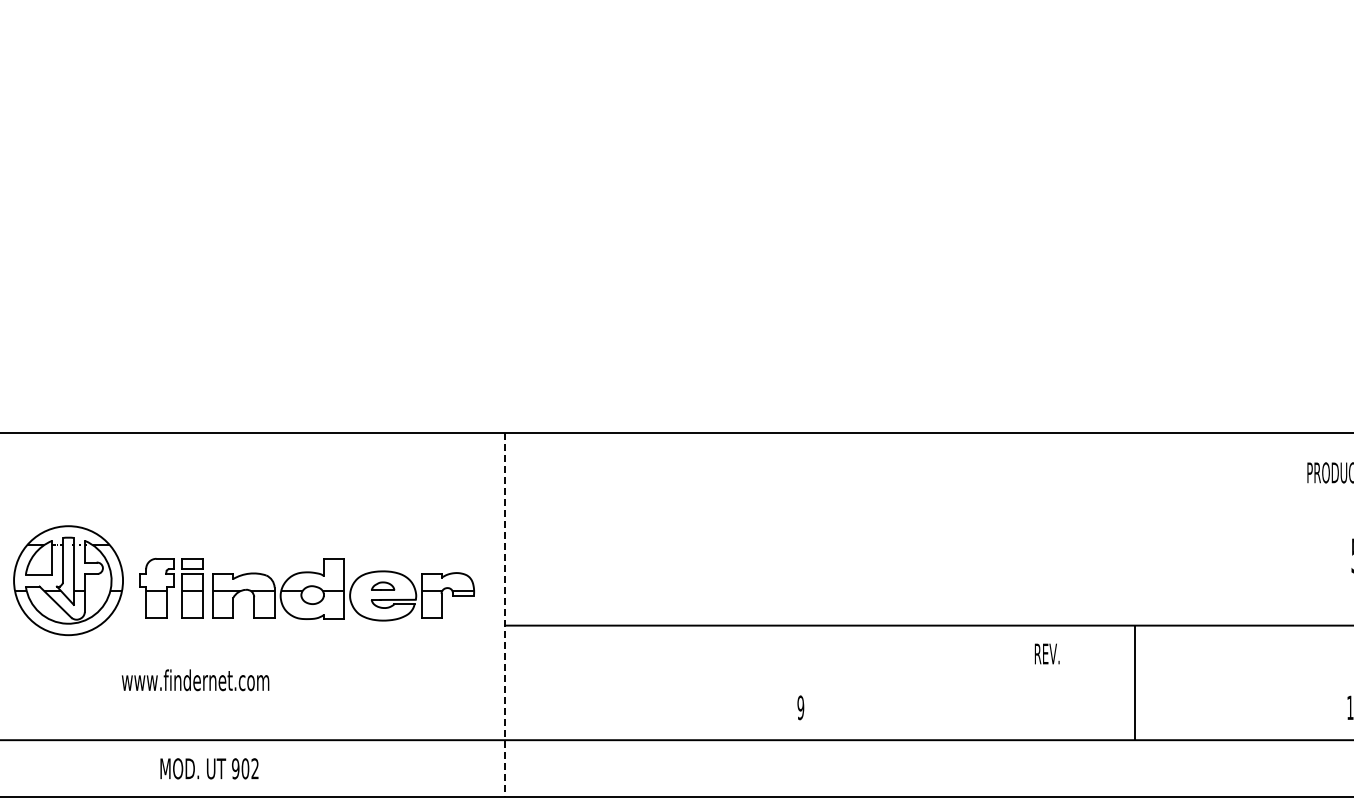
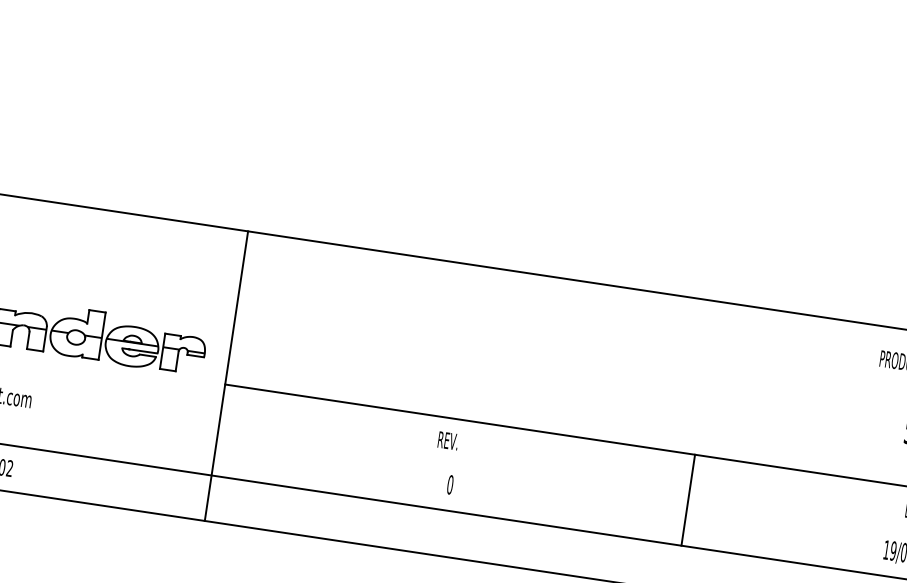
hatch: (382, 591) -> (132, 342), added
line: (504, 615) -> (226, 376), dashed -> solid
text: (1046, 653) -> (447, 440), moved
line: (1134, 682) -> (688, 499), moved
text: (800, 708) -> (449, 485), 9 -> 0

